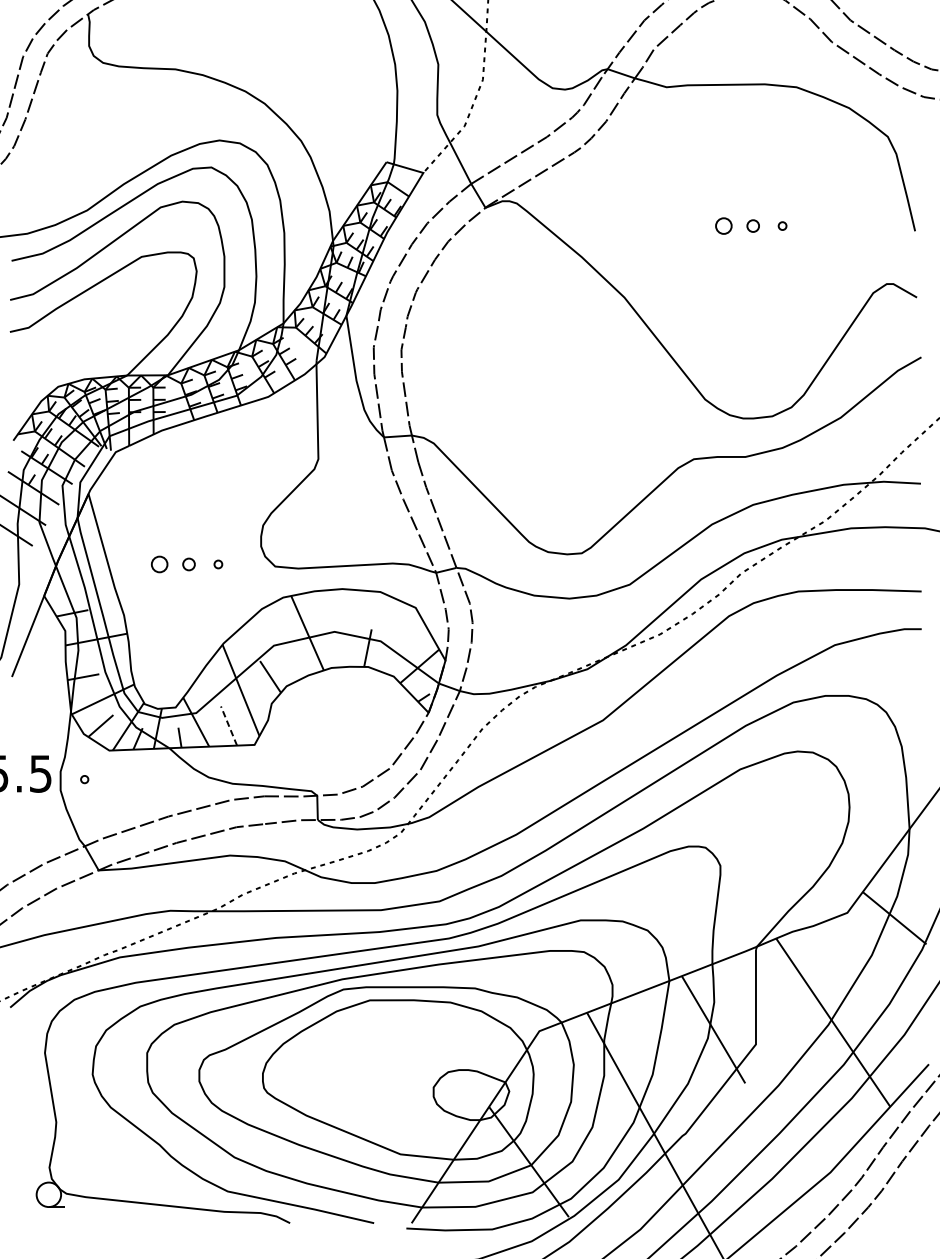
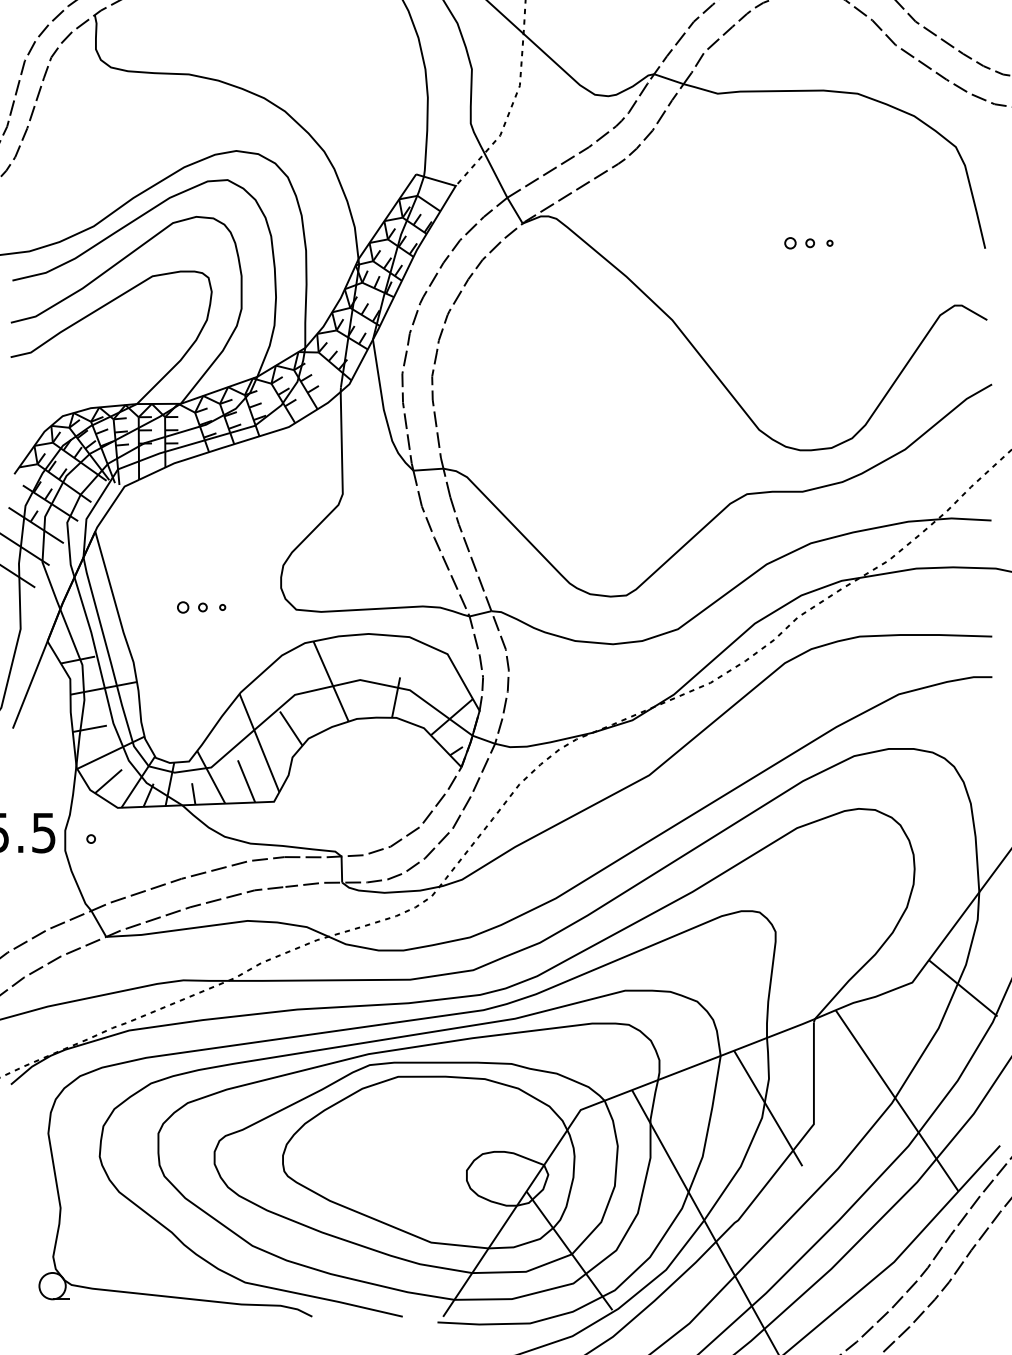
part: (750, 226) -> (808, 243), size x0.62
part: (187, 564) -> (201, 607), size x0.62
line: (228, 726) -> (246, 781), dashed -> solid

